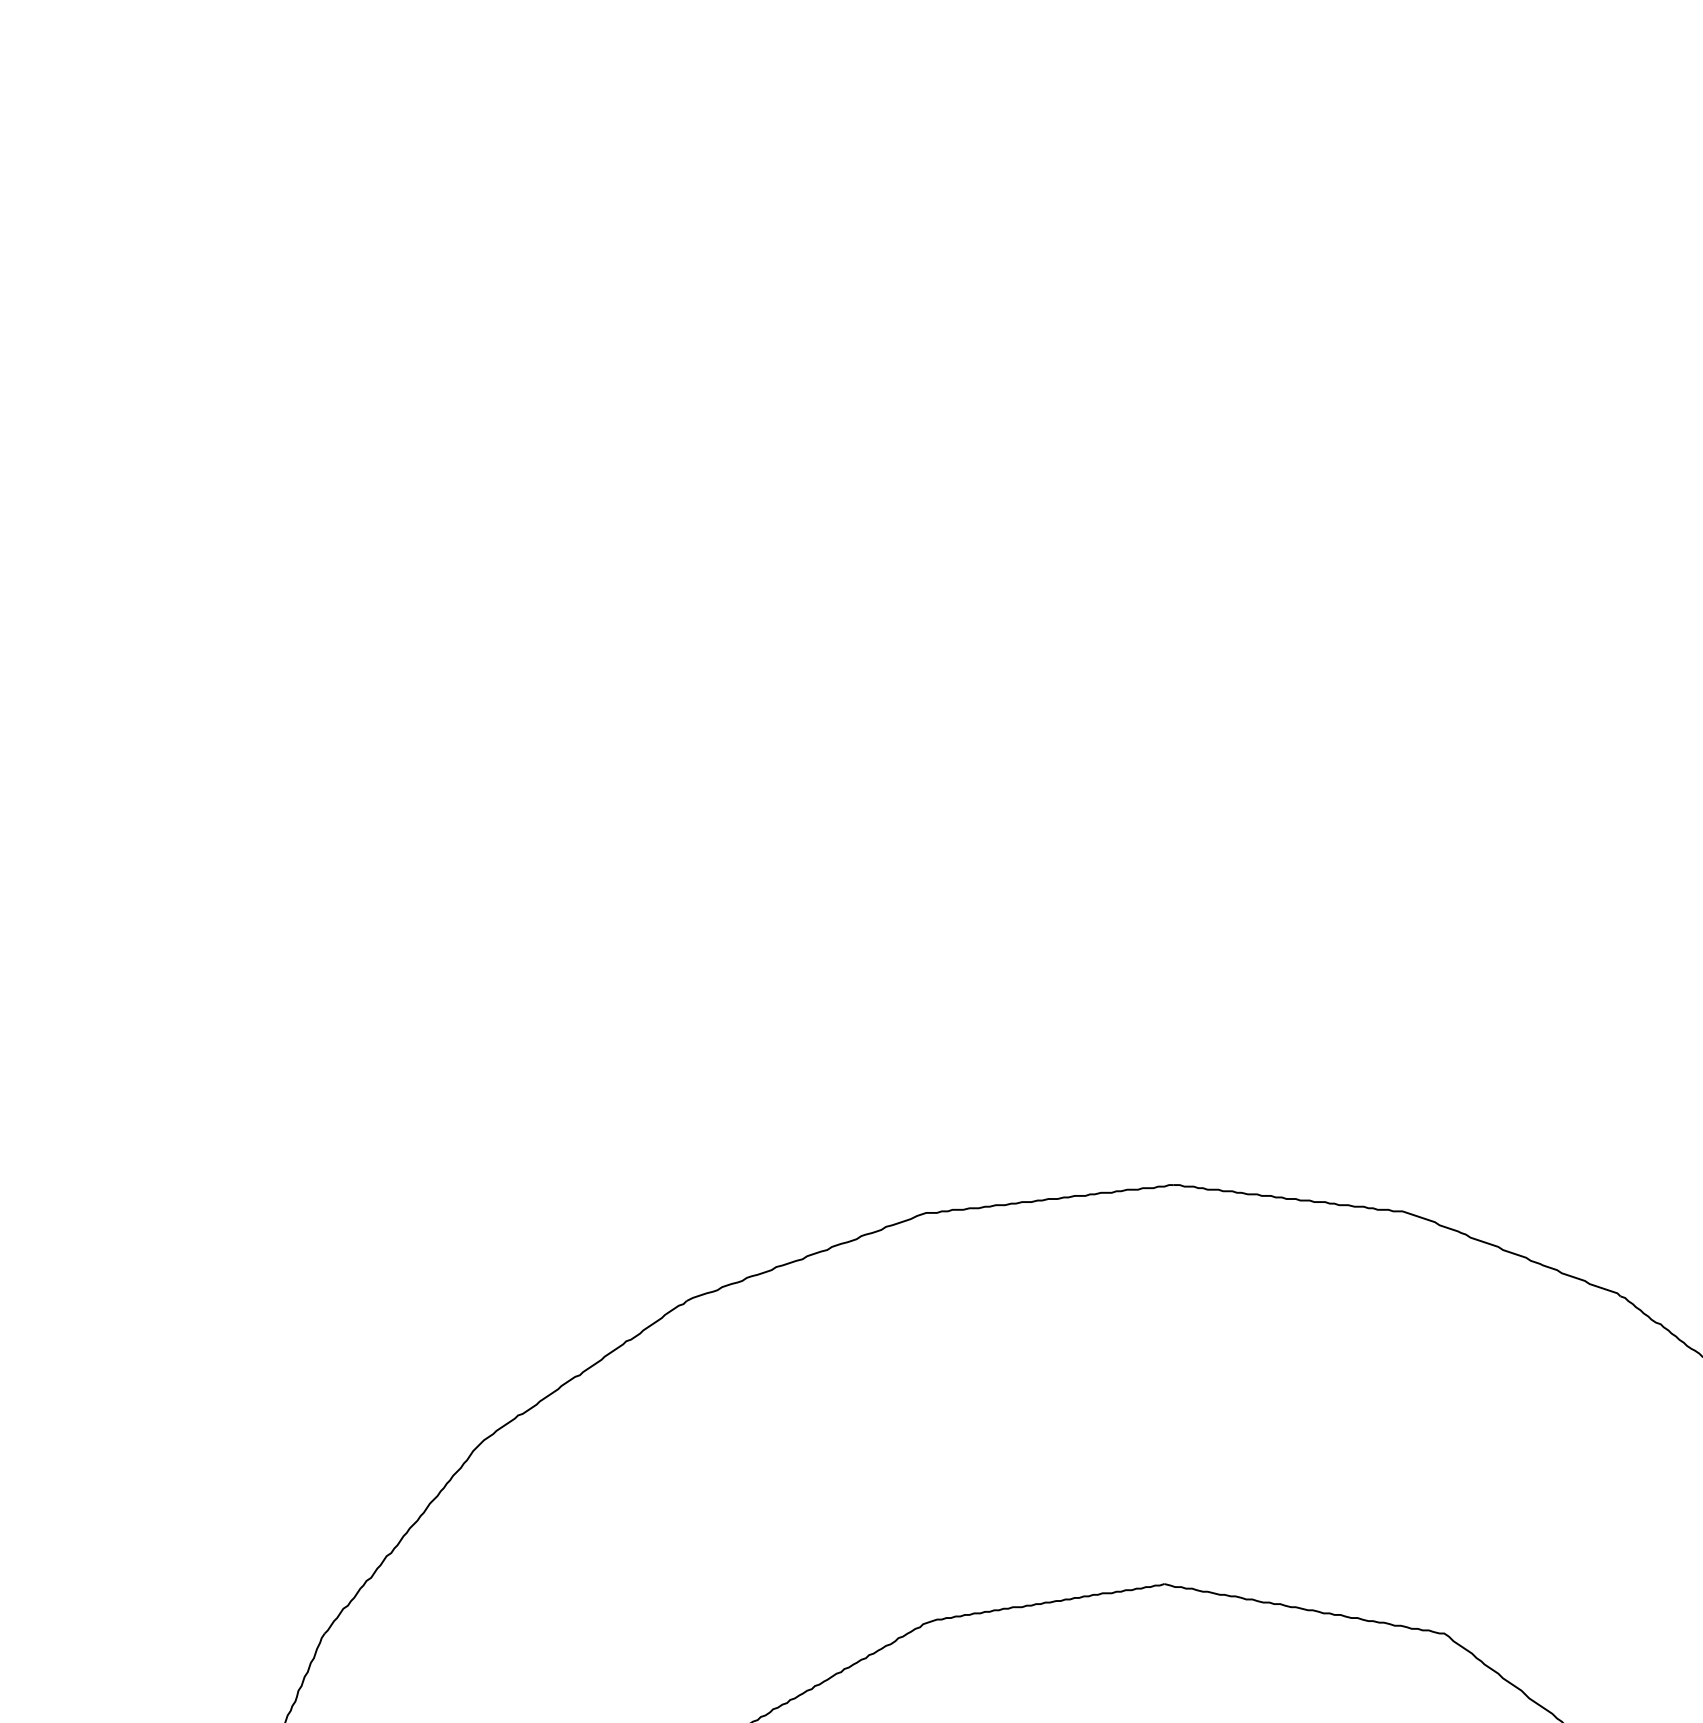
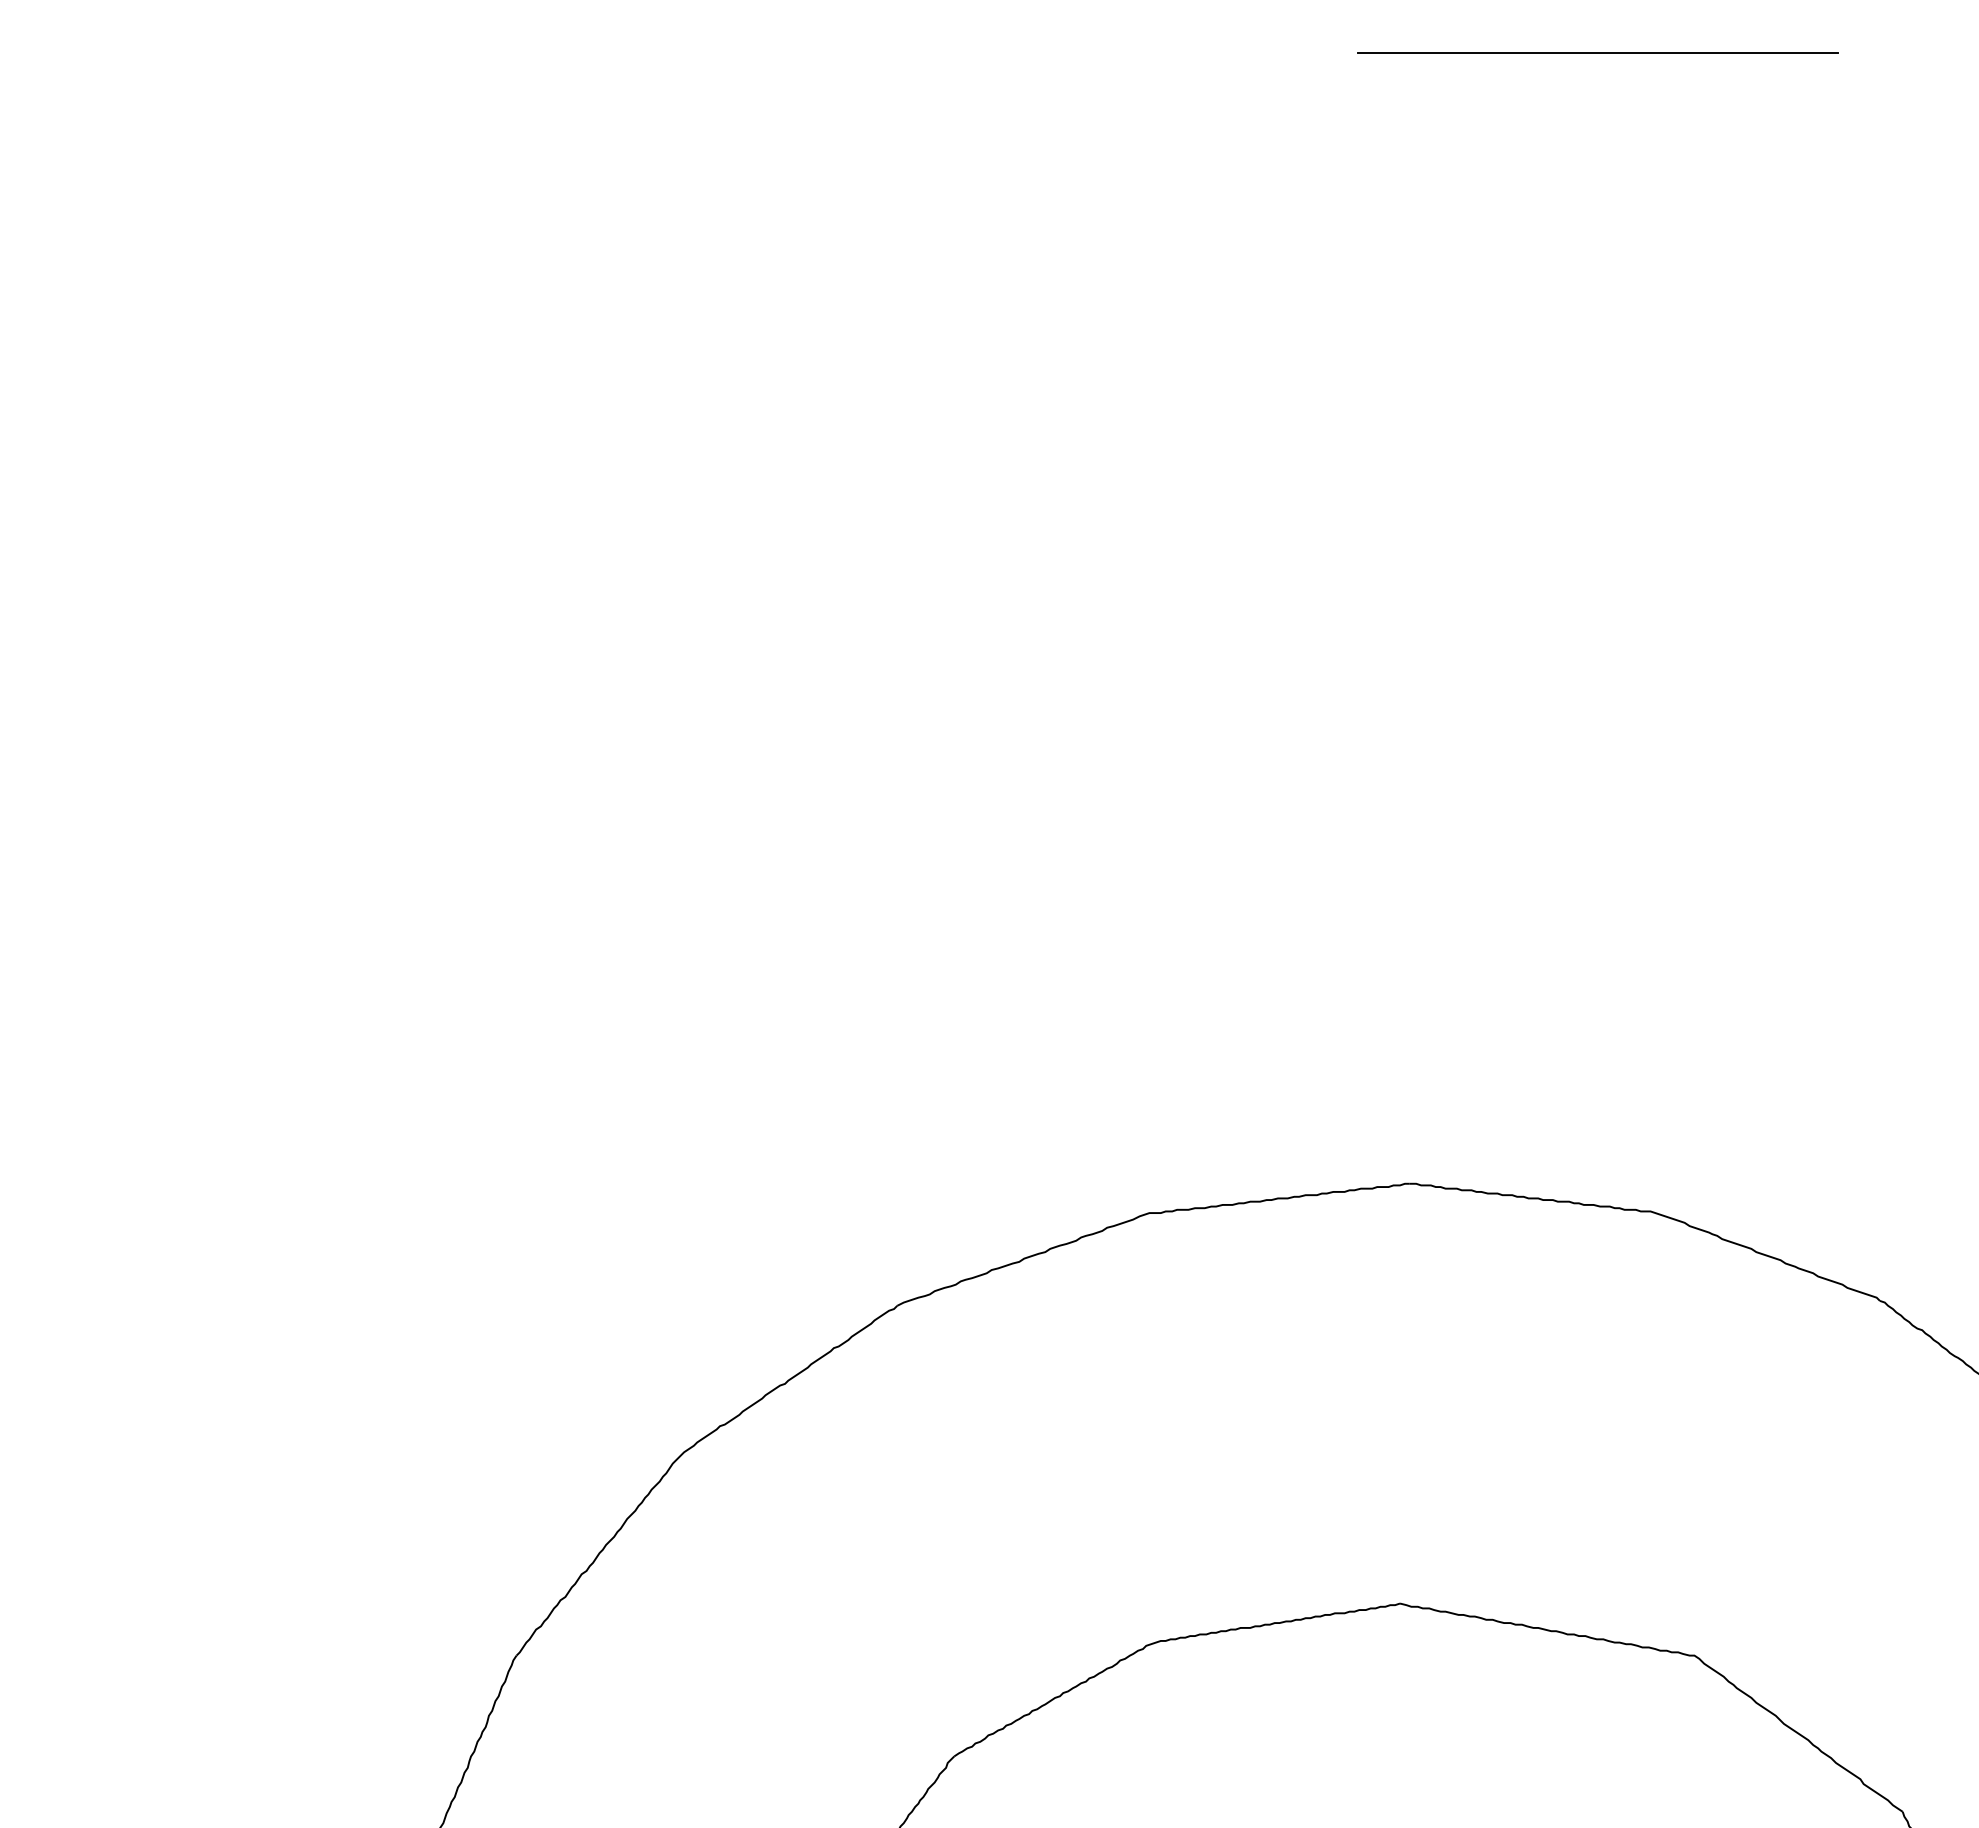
line: (1352, 110) -> (1597, 53), added

